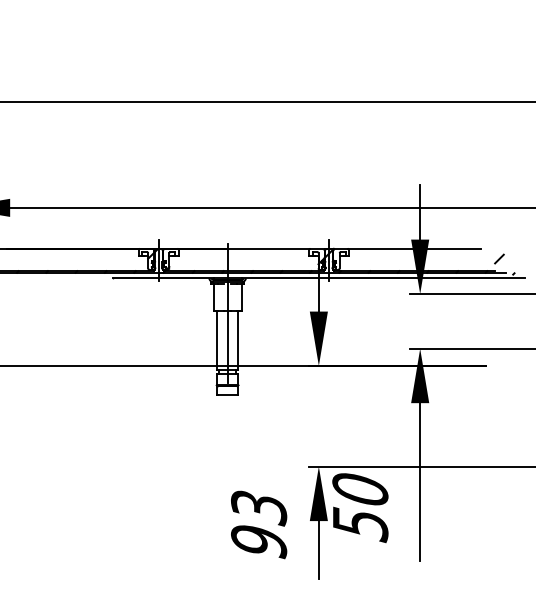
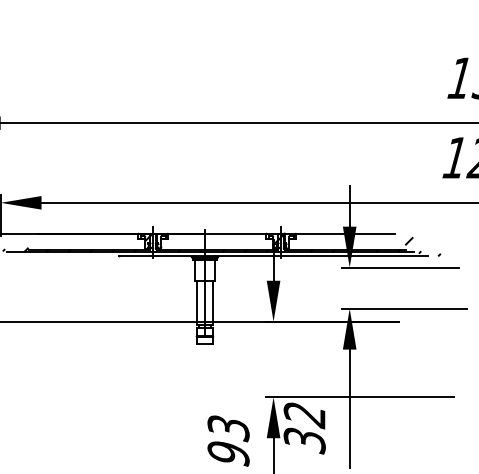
text: (360, 508) -> (304, 428), 50 -> 32

